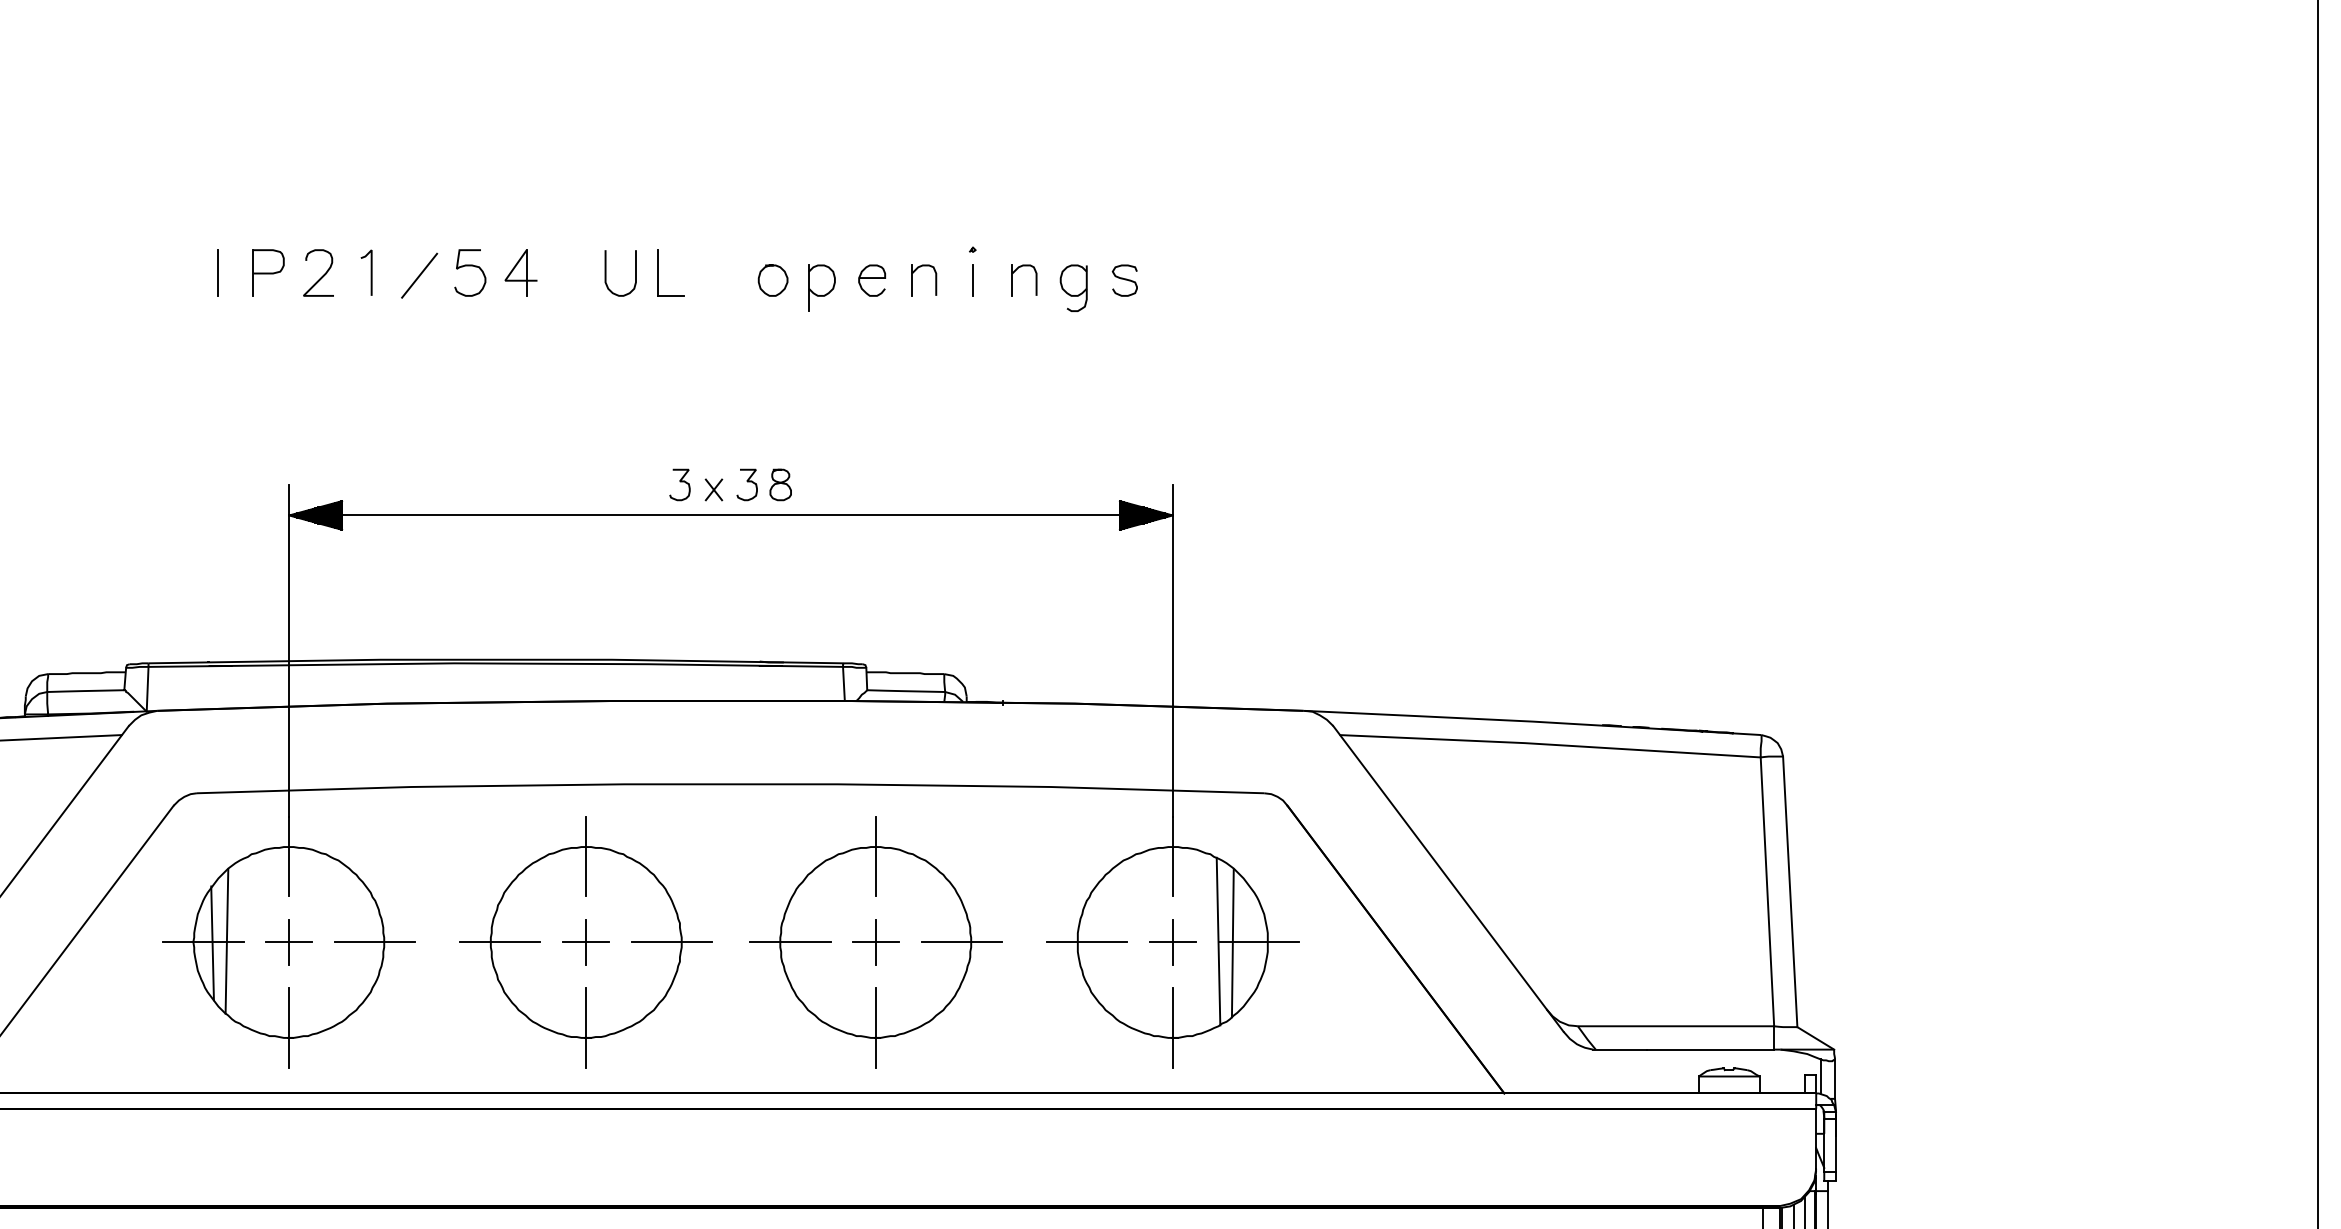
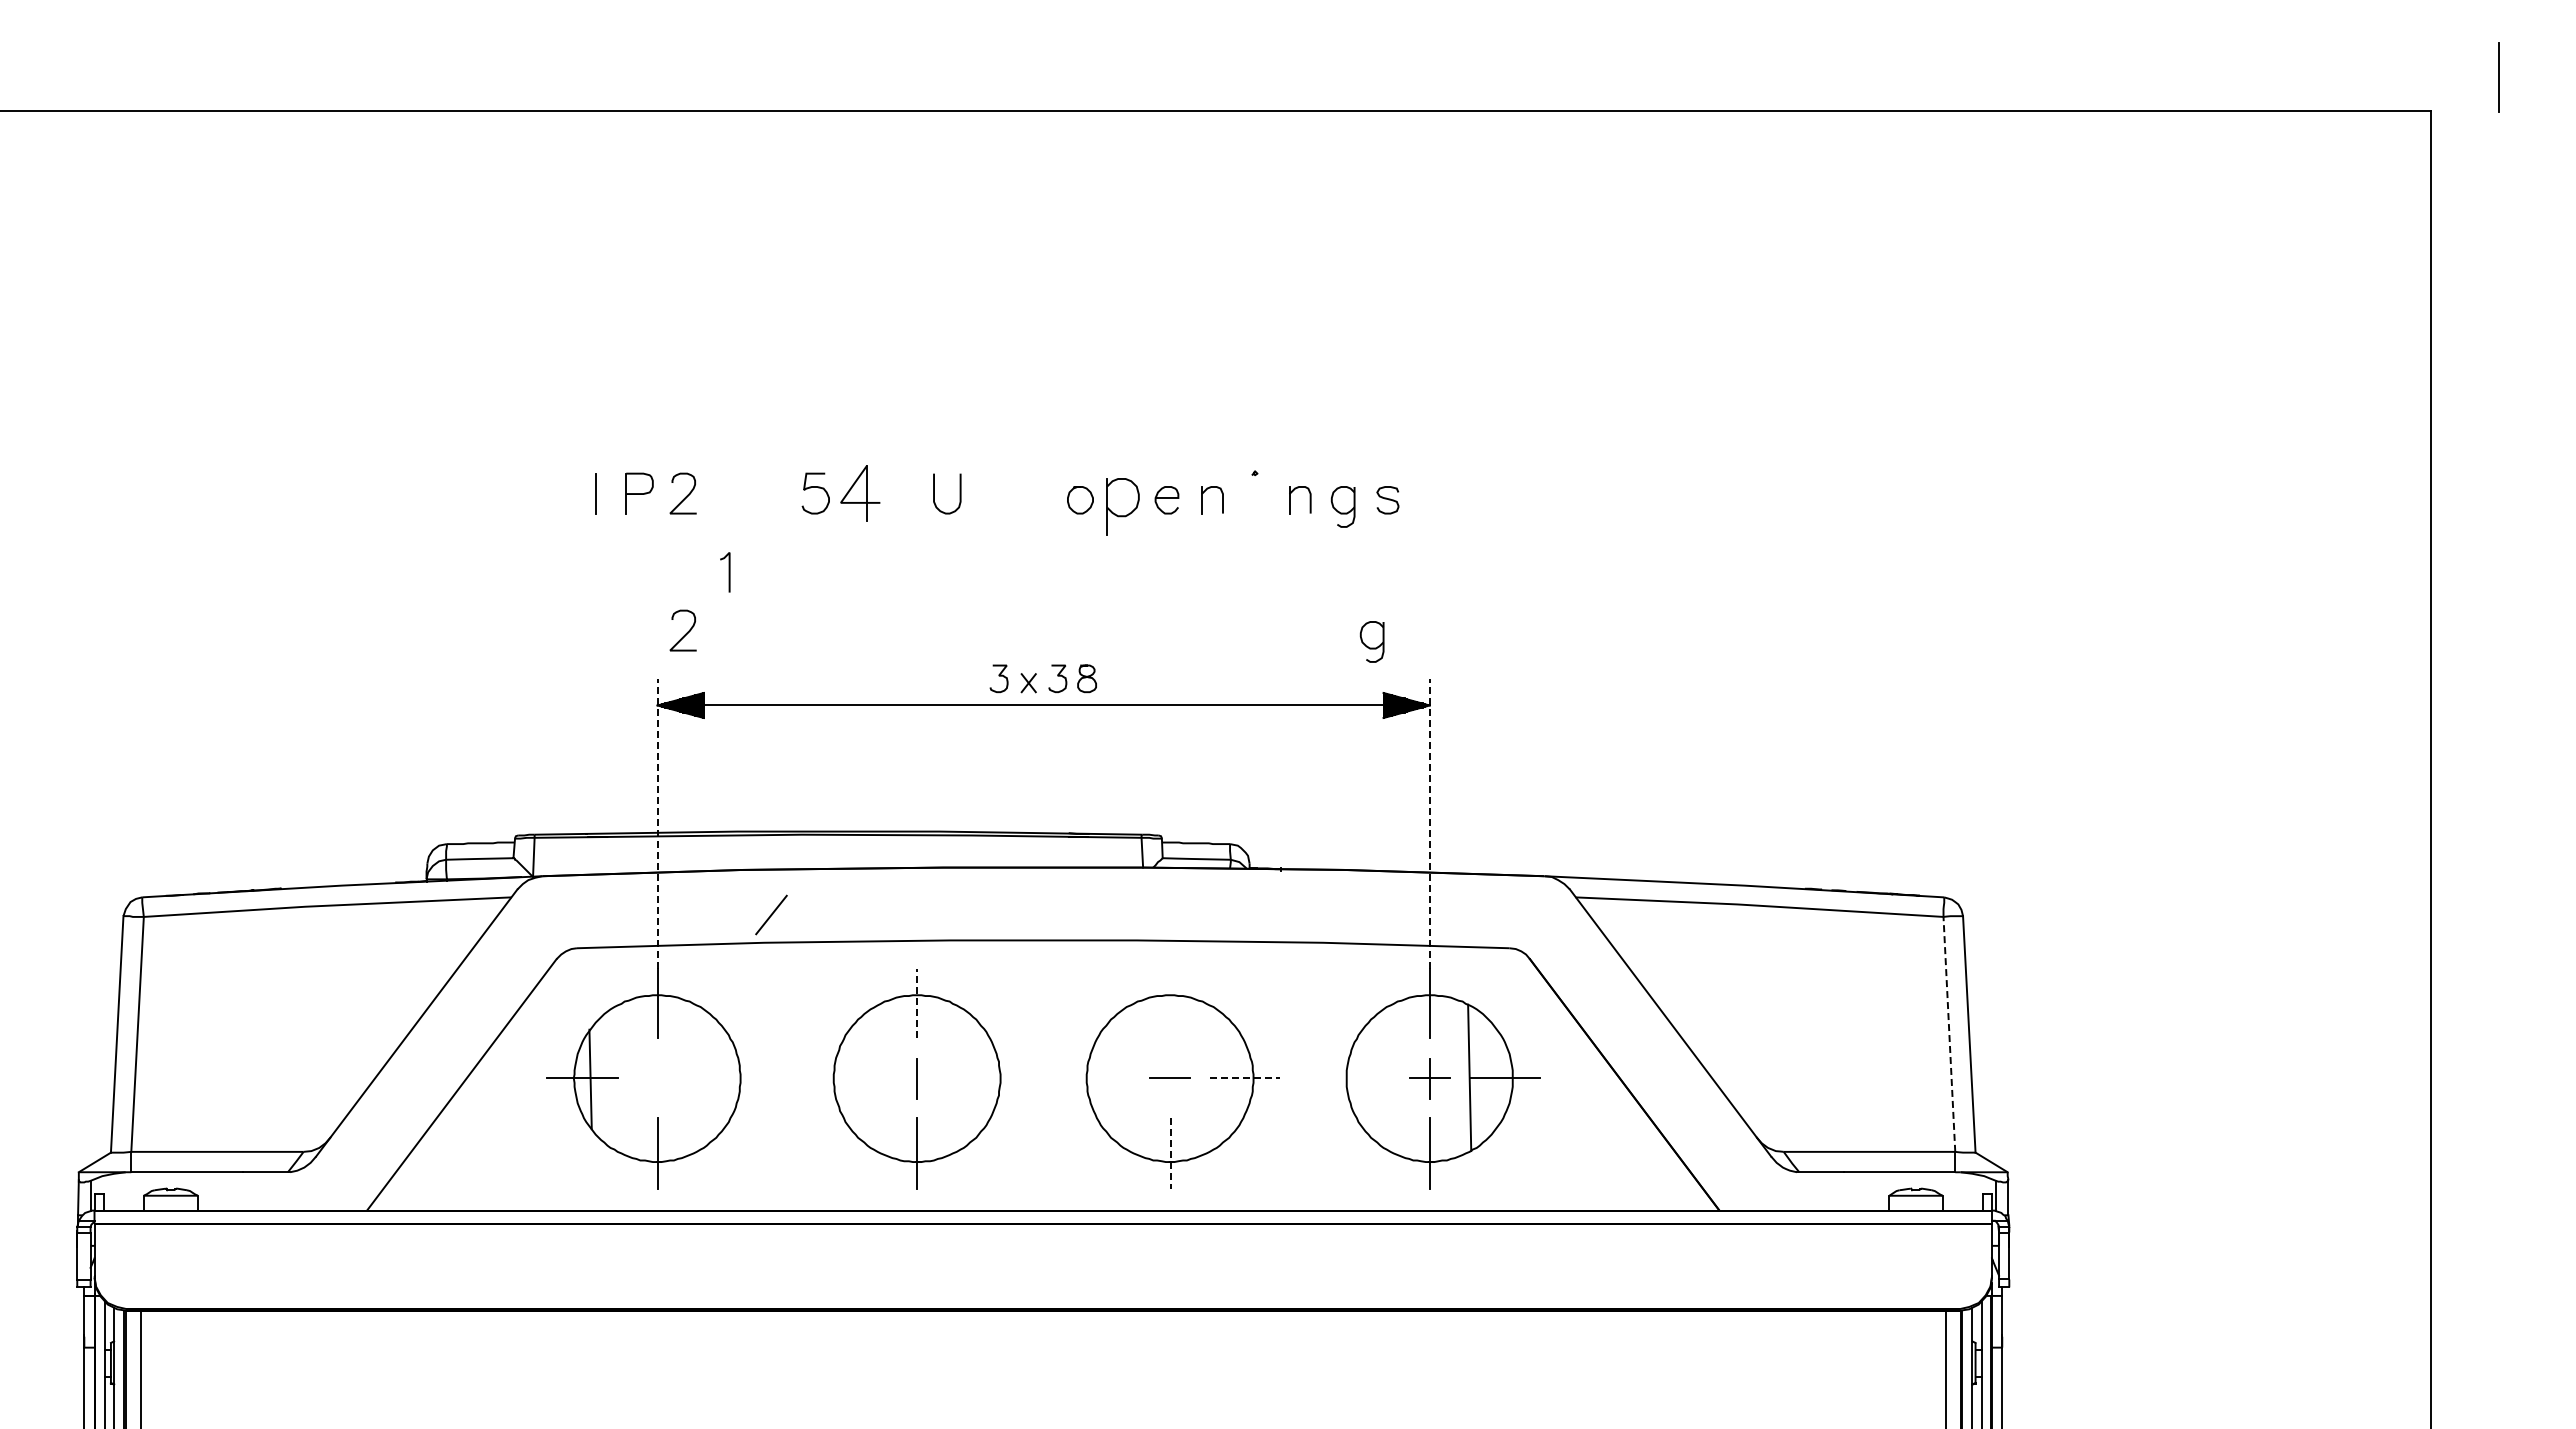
curve: (370, 272) -> (728, 572), moved
part: (520, 272) -> (859, 493), size x1.4
part: (658, 272) -> (980, 493), removed
line: (419, 275) -> (771, 914), moved
line: (973, 280) -> (1255, 500), removed
part: (822, 287) -> (1123, 506), size x1.4
curve: (321, 433) -> (685, 633), added
part: (1106, 442) -> (1371, 641), added
line: (289, 650) -> (657, 823), solid -> dashed
line: (1172, 650) -> (1429, 823), solid -> dashed
line: (585, 856) -> (916, 1003), solid -> dashed
line: (876, 856) -> (1170, 1003), removed
line: (1767, 891) -> (1949, 1034), solid -> dashed
line: (226, 941) -> (602, 1077), removed
part: (287, 942) -> (656, 1078), removed
line: (374, 942) -> (732, 1078), removed
line: (499, 942) -> (841, 1078), removed
line: (586, 942) -> (917, 1078), removed
line: (671, 942) -> (991, 1078), removed
line: (790, 942) -> (1095, 1078), removed
line: (876, 942) -> (1170, 1078), removed
line: (961, 942) -> (1245, 1078), solid -> dashed
line: (1086, 942) -> (1354, 1078), removed
line: (1233, 943) -> (1482, 1079), removed
line: (876, 1028) -> (1170, 1153), solid -> dashed

